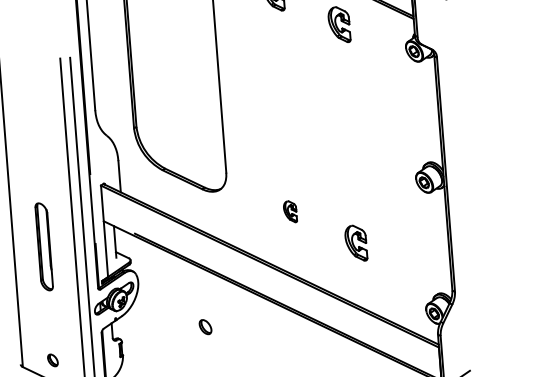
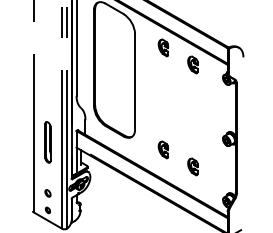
part: (290, 210) -> (163, 149), size x1.67
part: (43, 247) -> (47, 142), moved
part: (204, 327) -> (47, 193), moved

